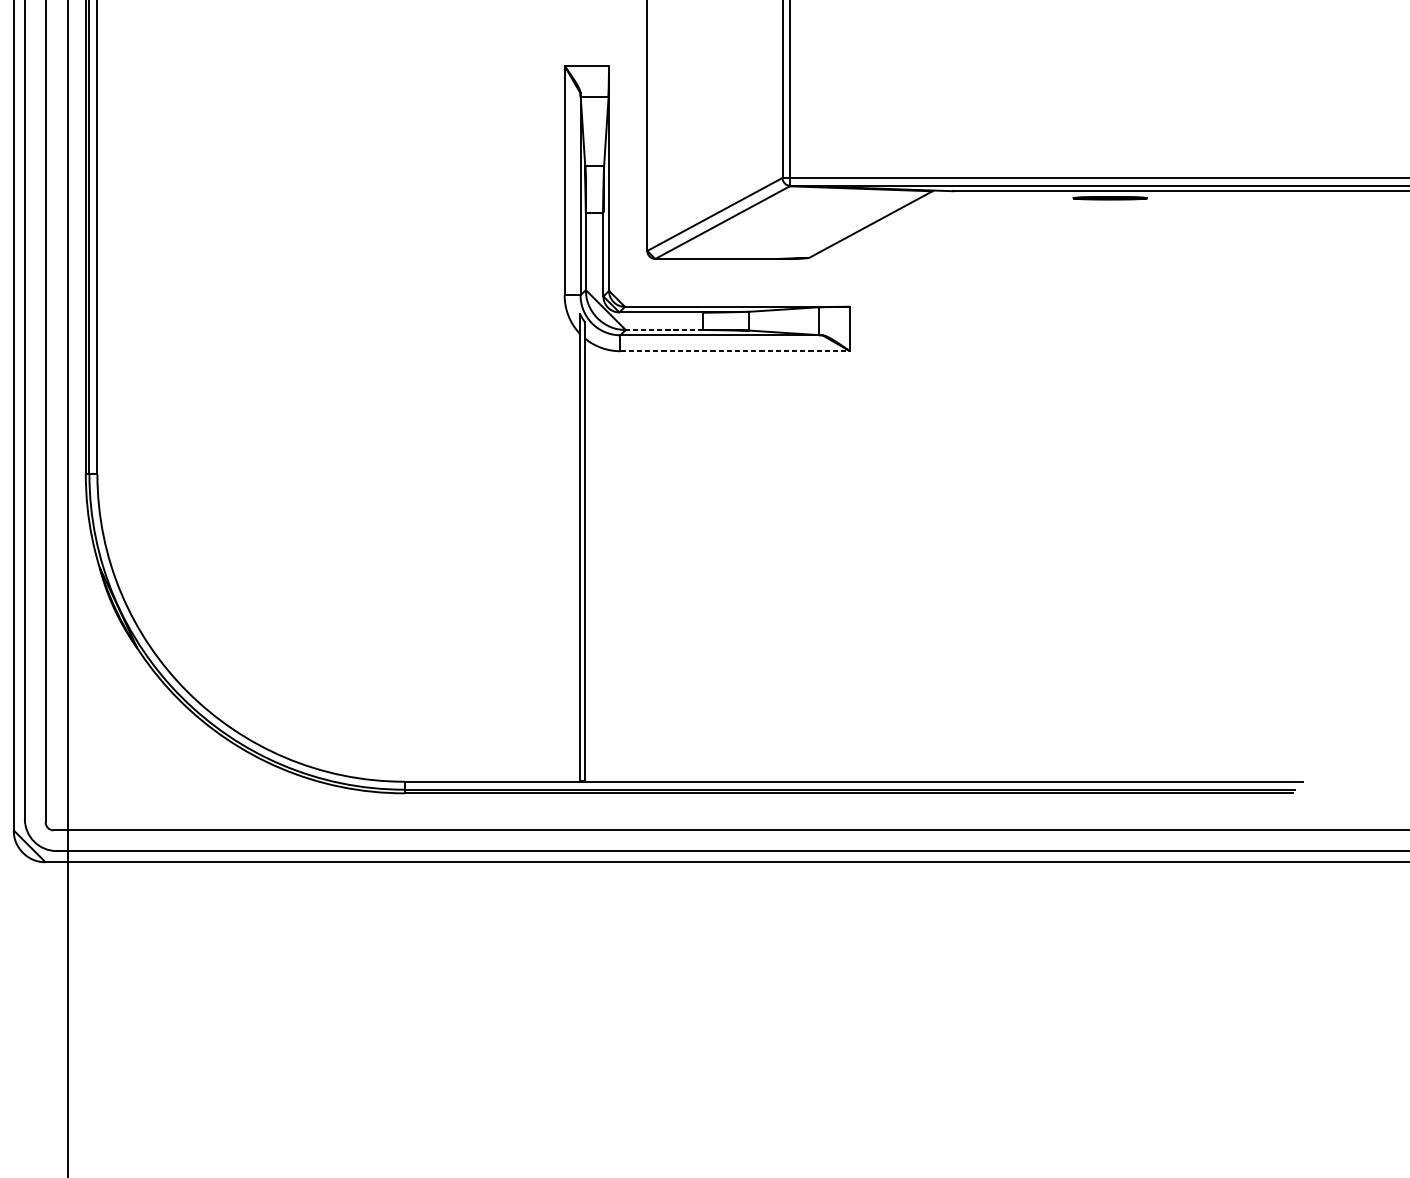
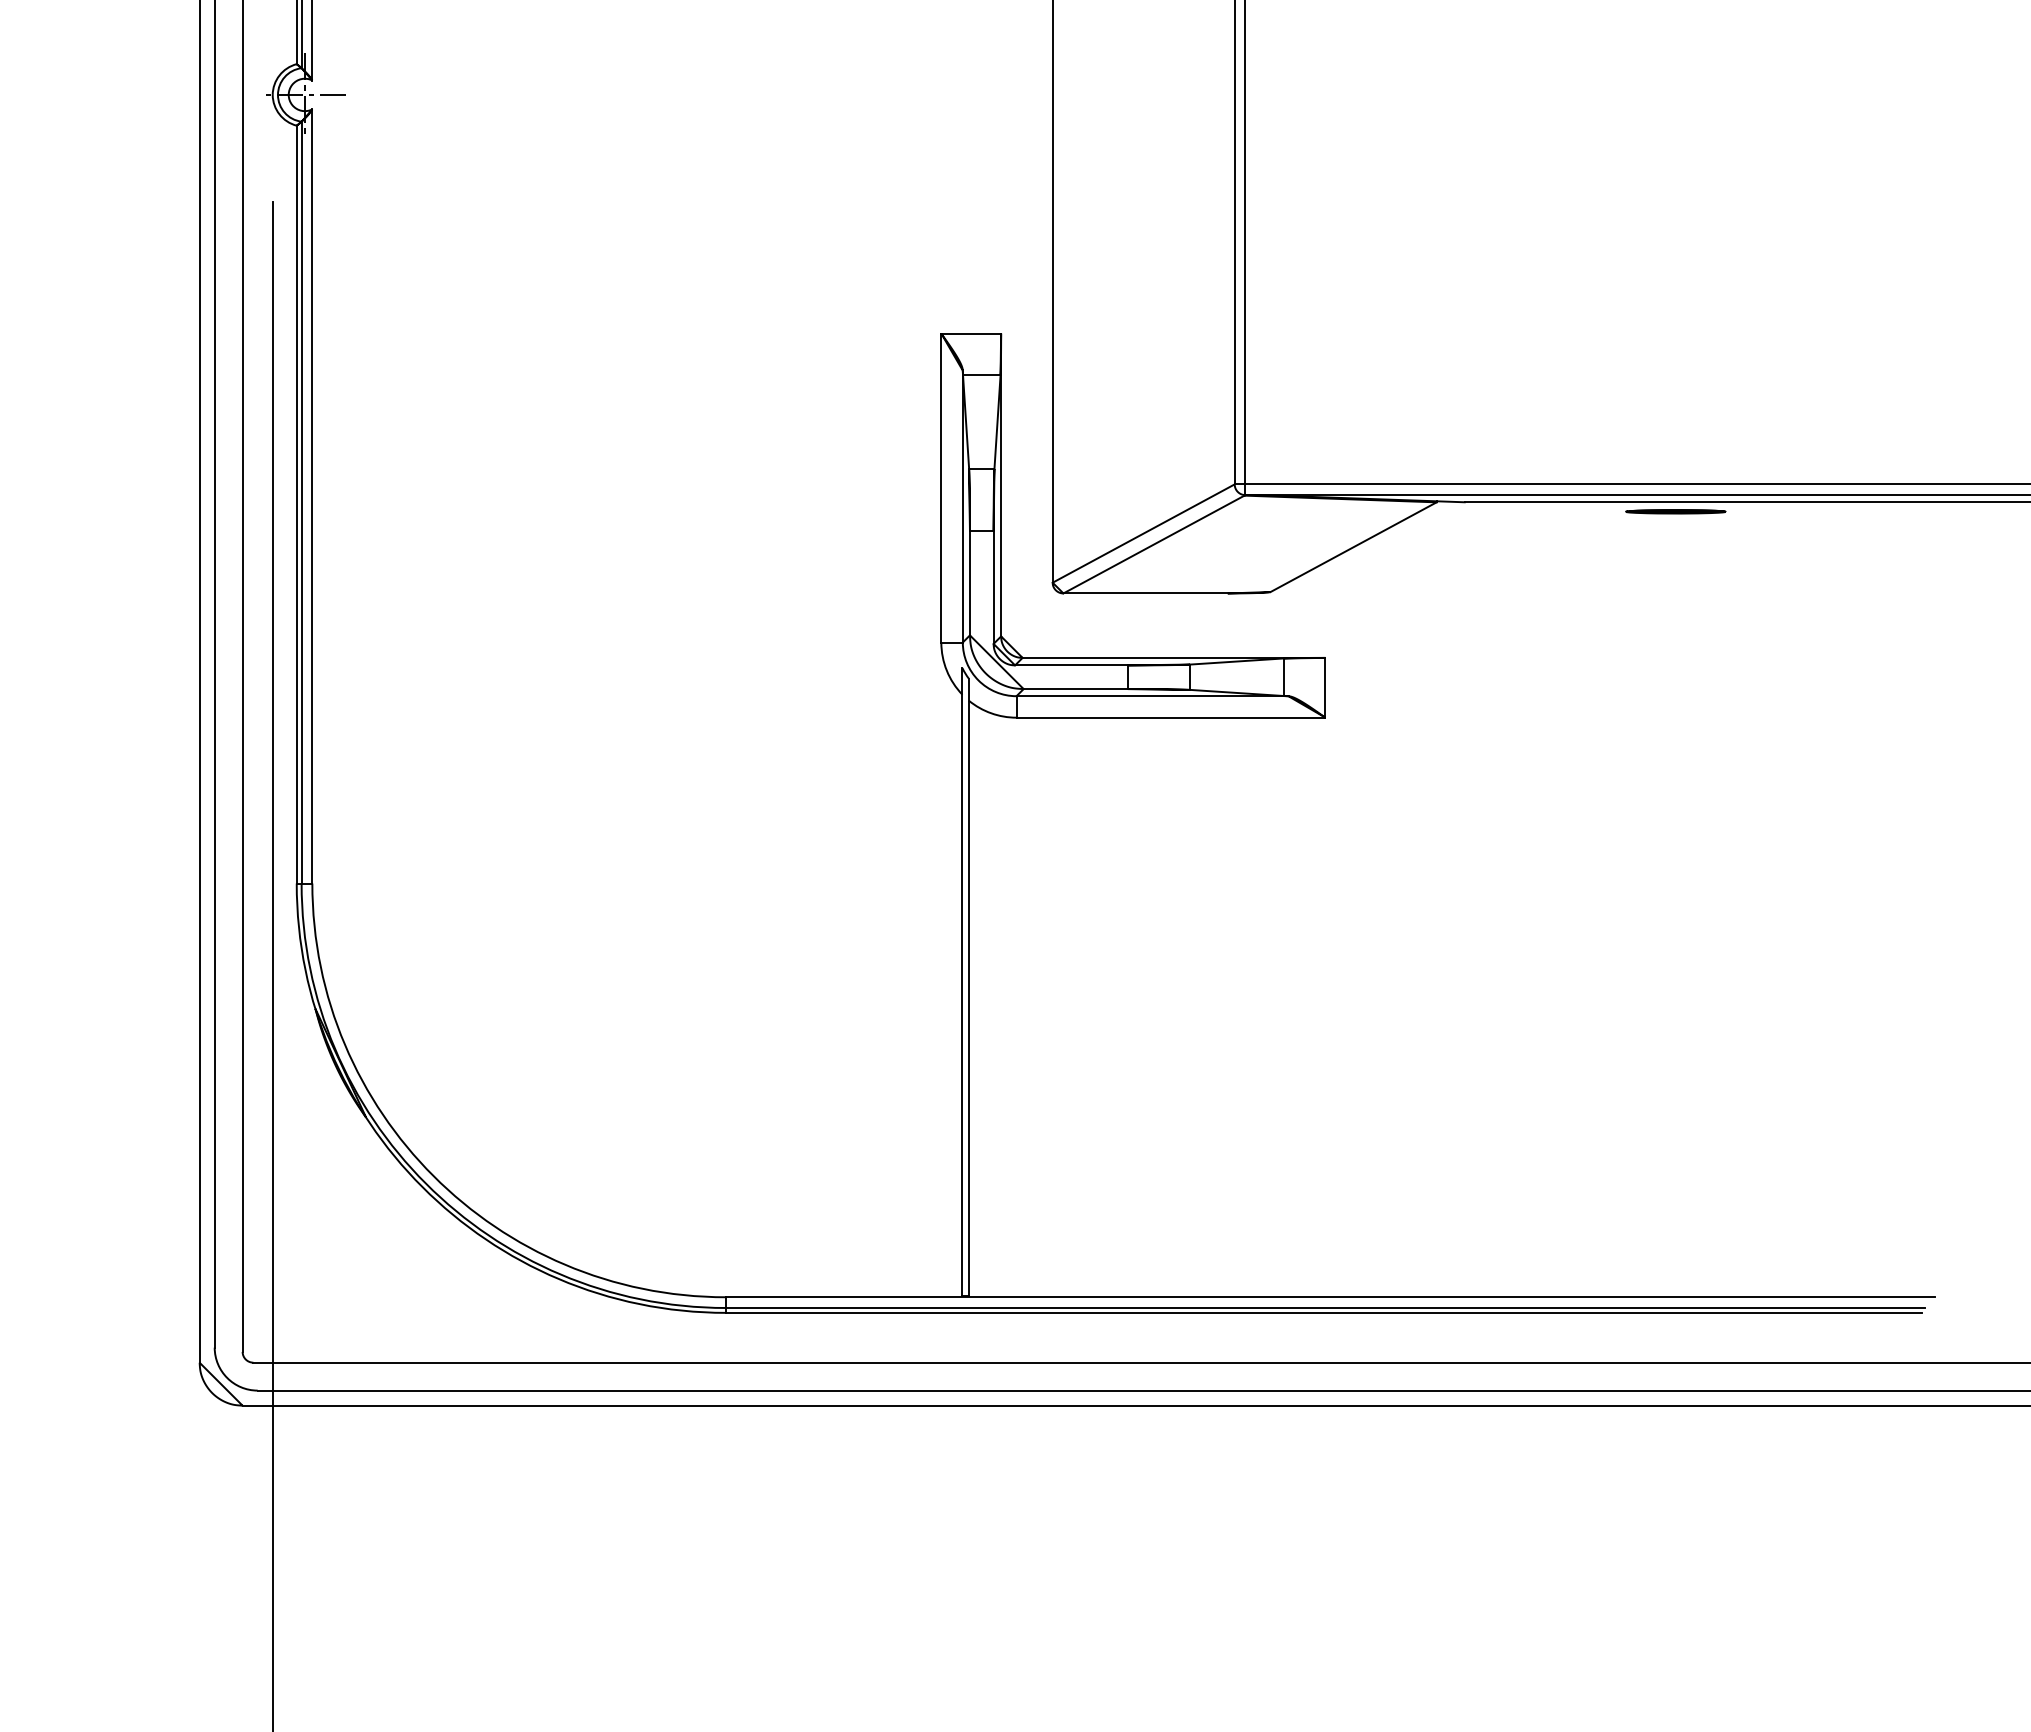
line: (664, 330) -> (1075, 689), dashed -> solid
line: (735, 351) -> (1171, 717), dashed -> solid

